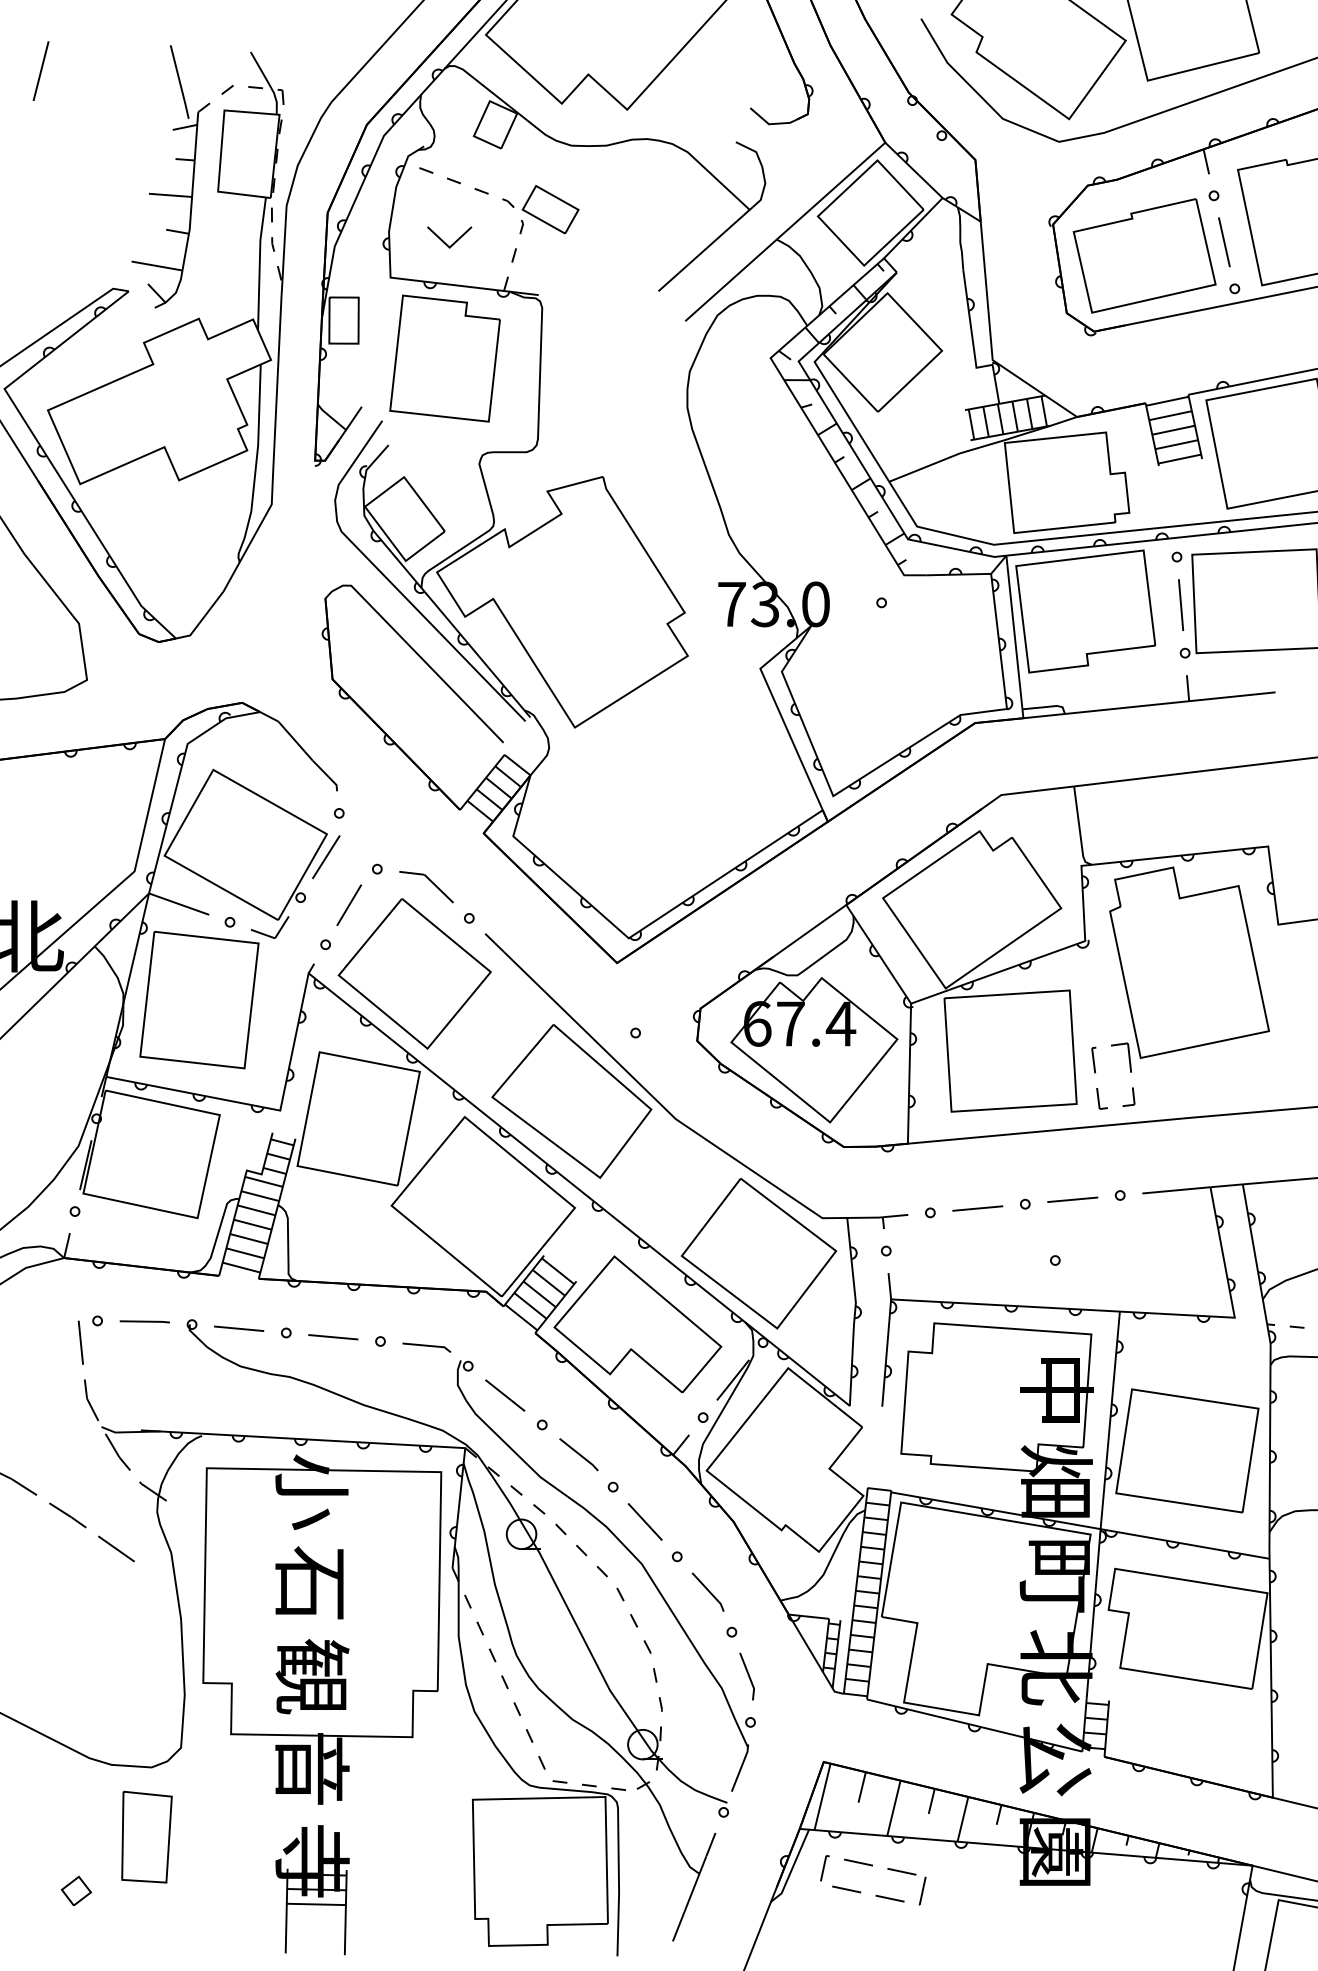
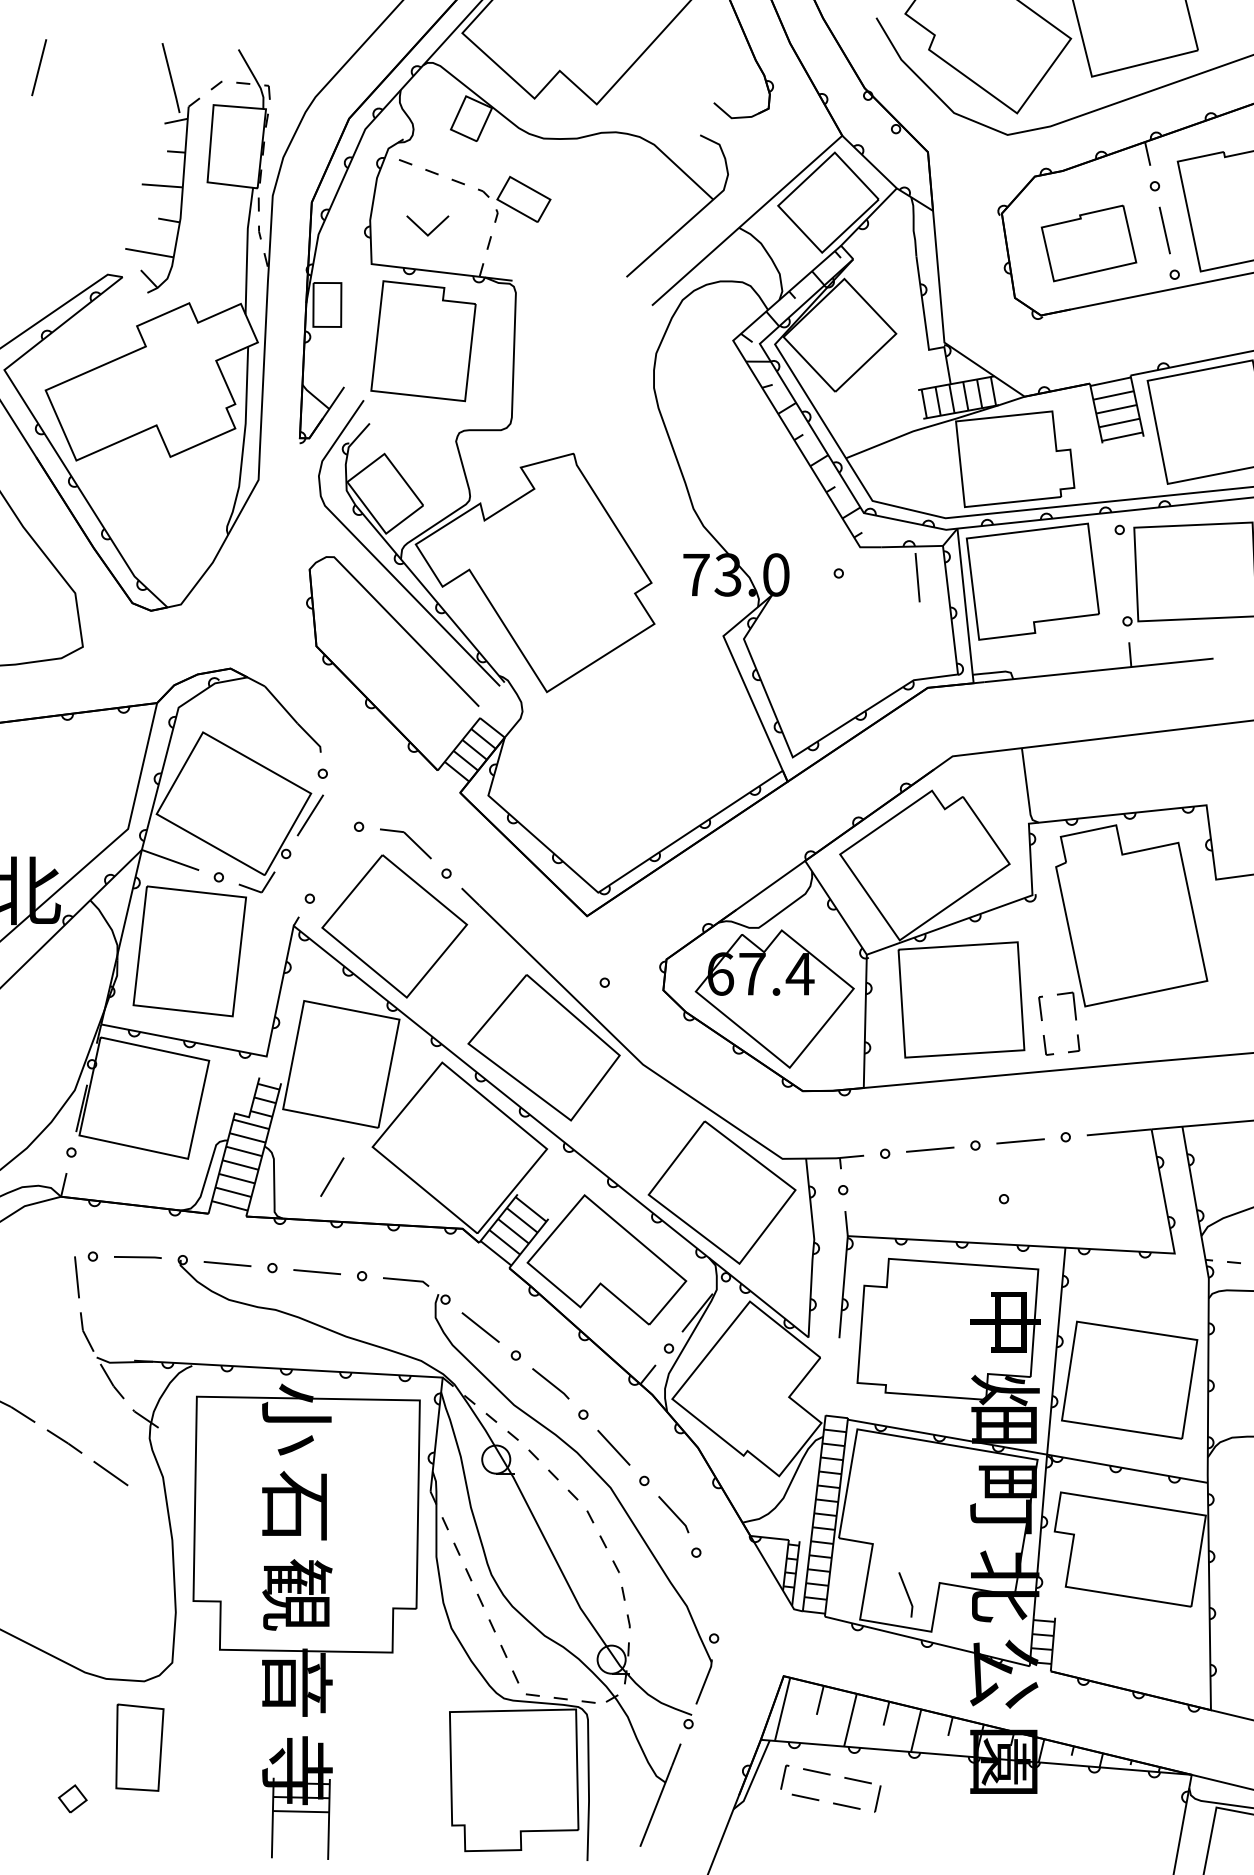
part: (1144, 255) -> (1088, 243), size x0.7
line: (1180, 604) -> (917, 577), moved
line: (349, 904) -> (332, 1176), moved
line: (747, 1676) -> (906, 1594), moved

